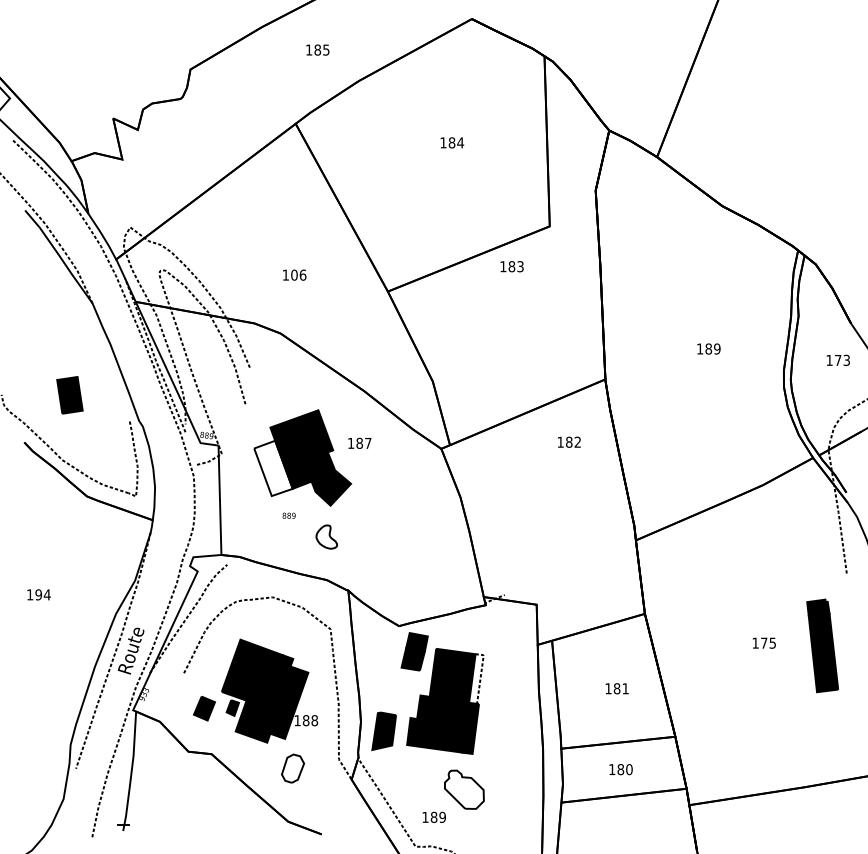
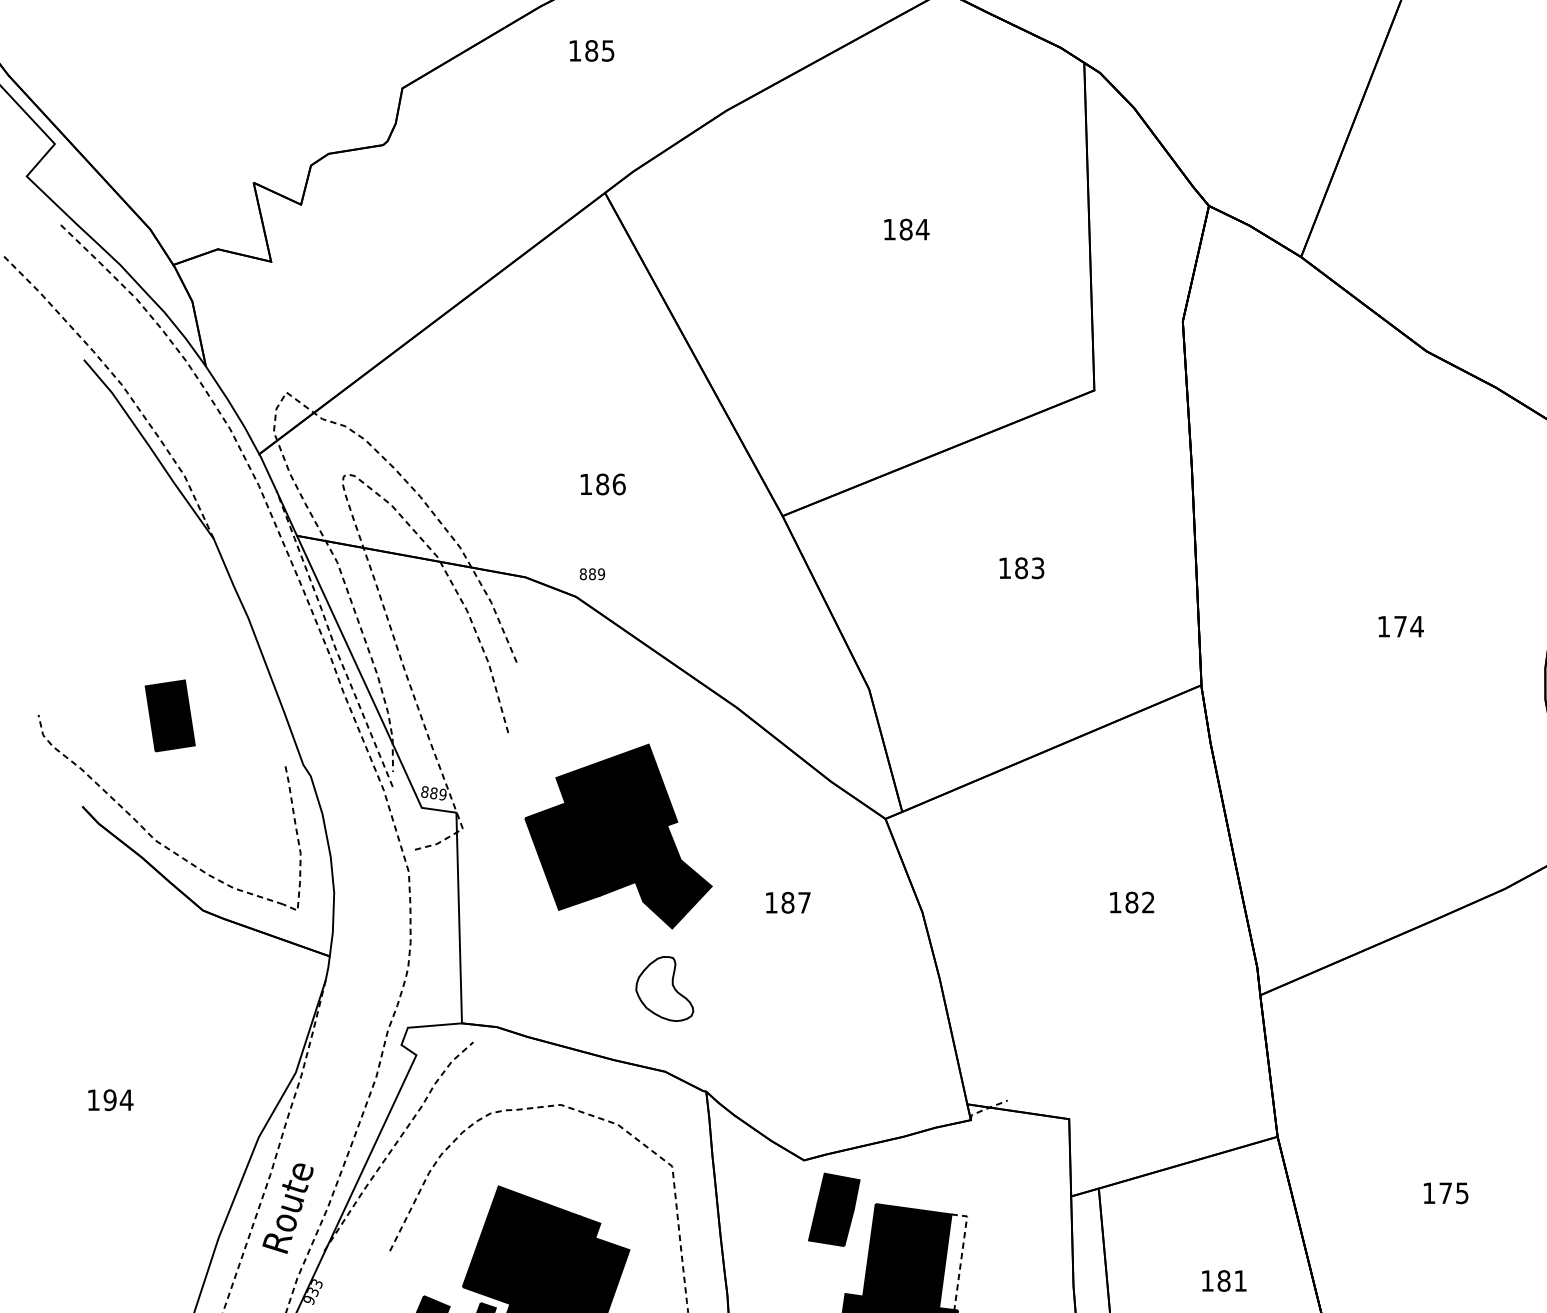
text: (317, 49) -> (591, 49), moved
text: (511, 266) -> (1020, 567), moved
text: (294, 275) -> (602, 485), 106 -> 186
text: (712, 348) -> (1407, 625), 189 -> 174
text: (569, 441) -> (1132, 901), moved
text: (359, 442) -> (787, 901), moved
fill: (273, 468) -> (562, 856), added
text: (288, 515) -> (591, 573), moved
part: (326, 536) -> (664, 987), size x1.43
text: (764, 642) -> (1446, 1191), moved

